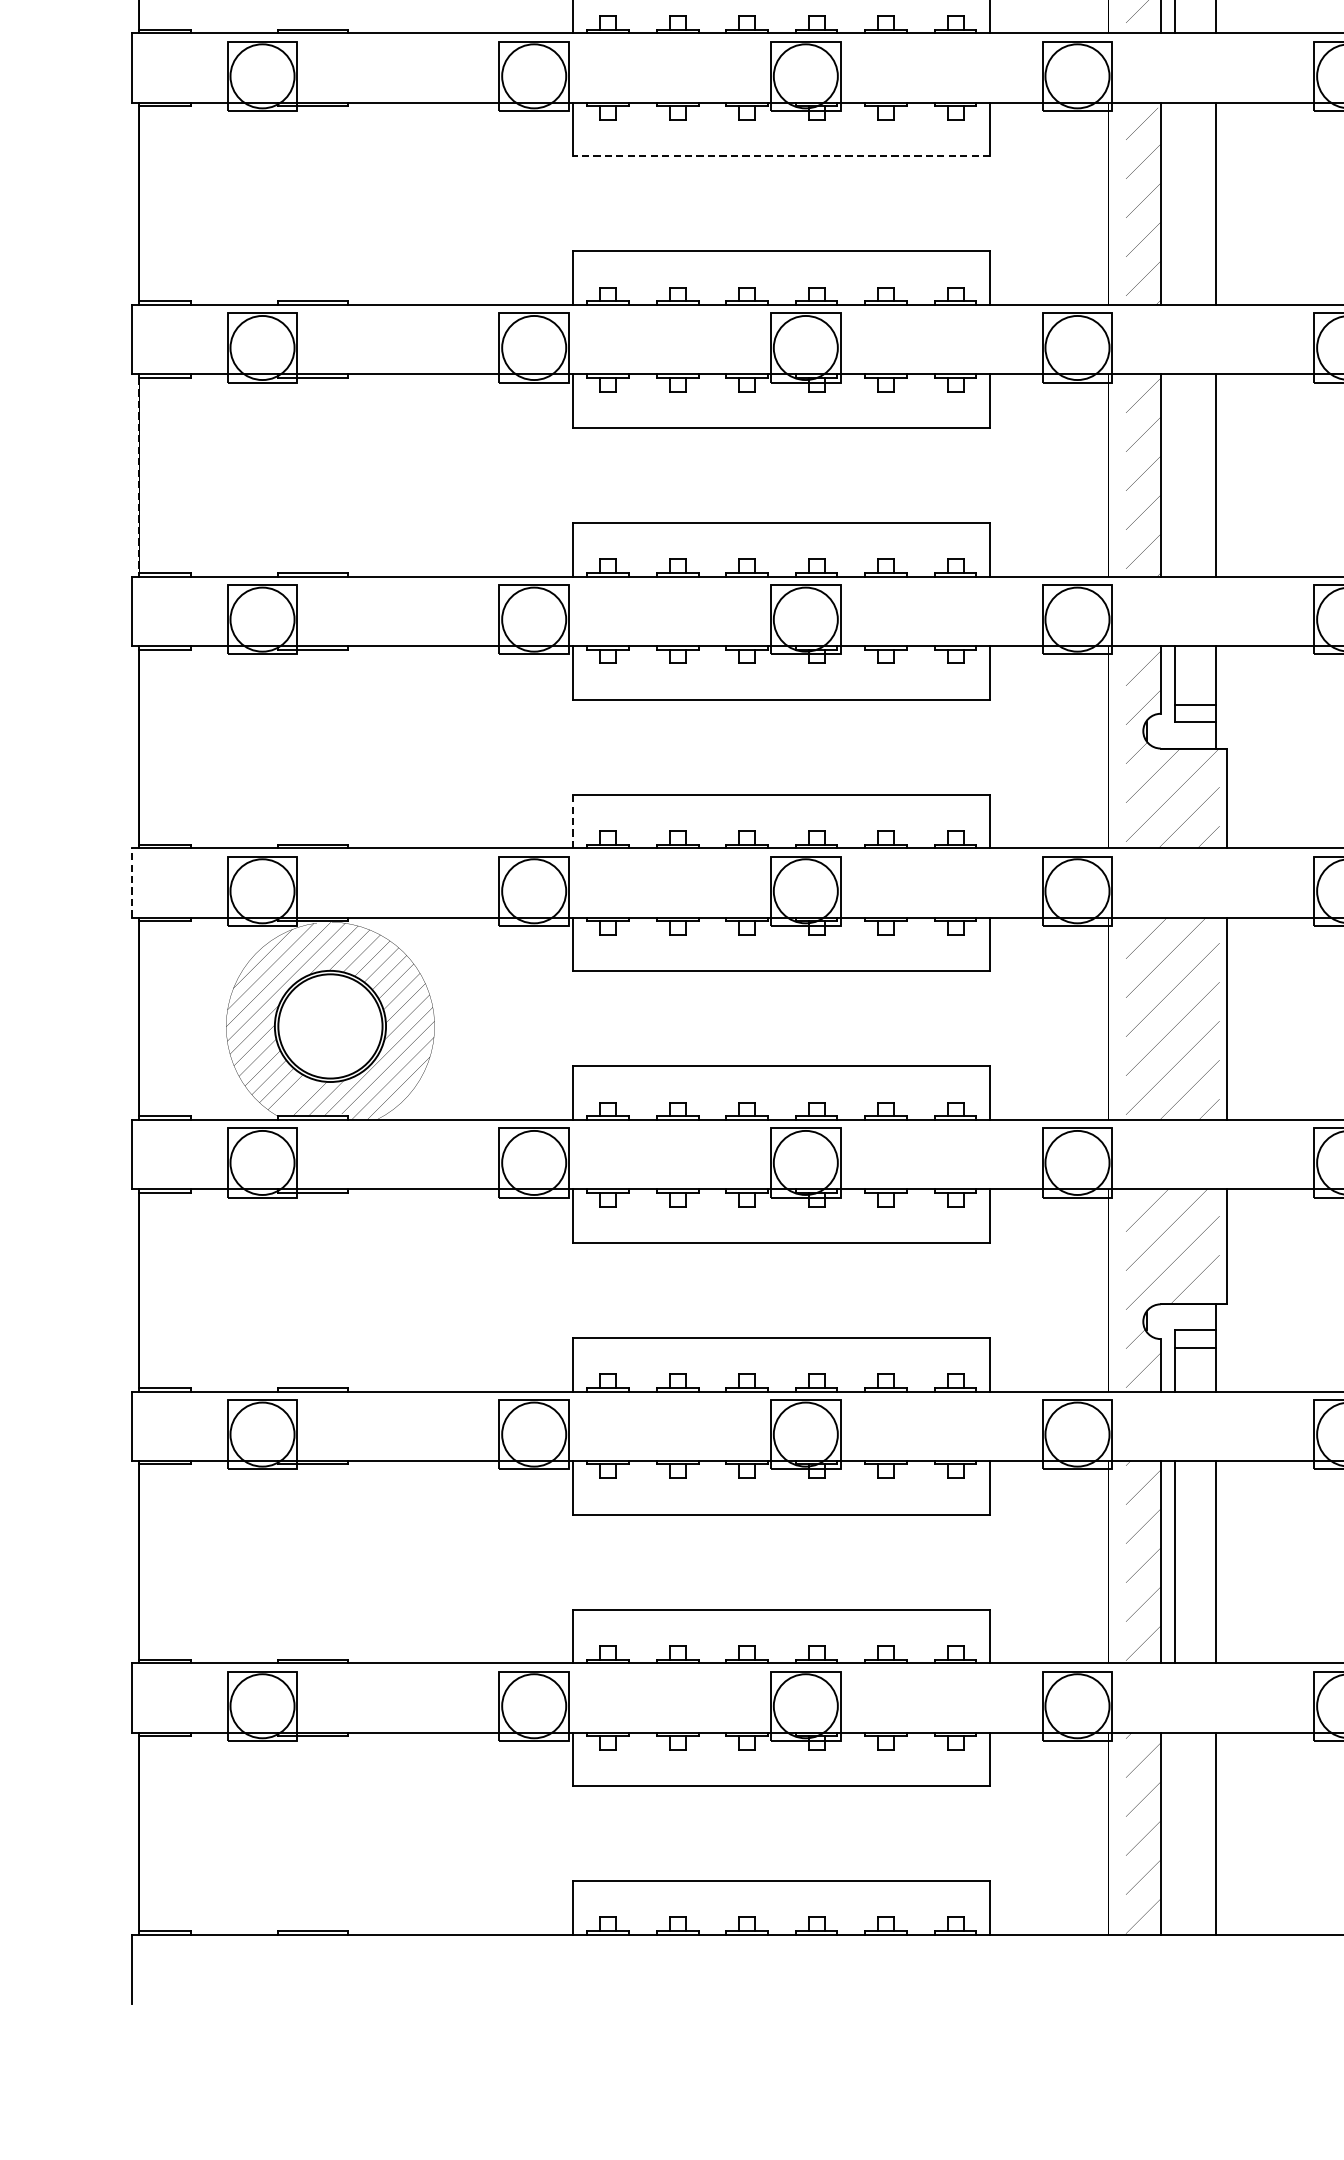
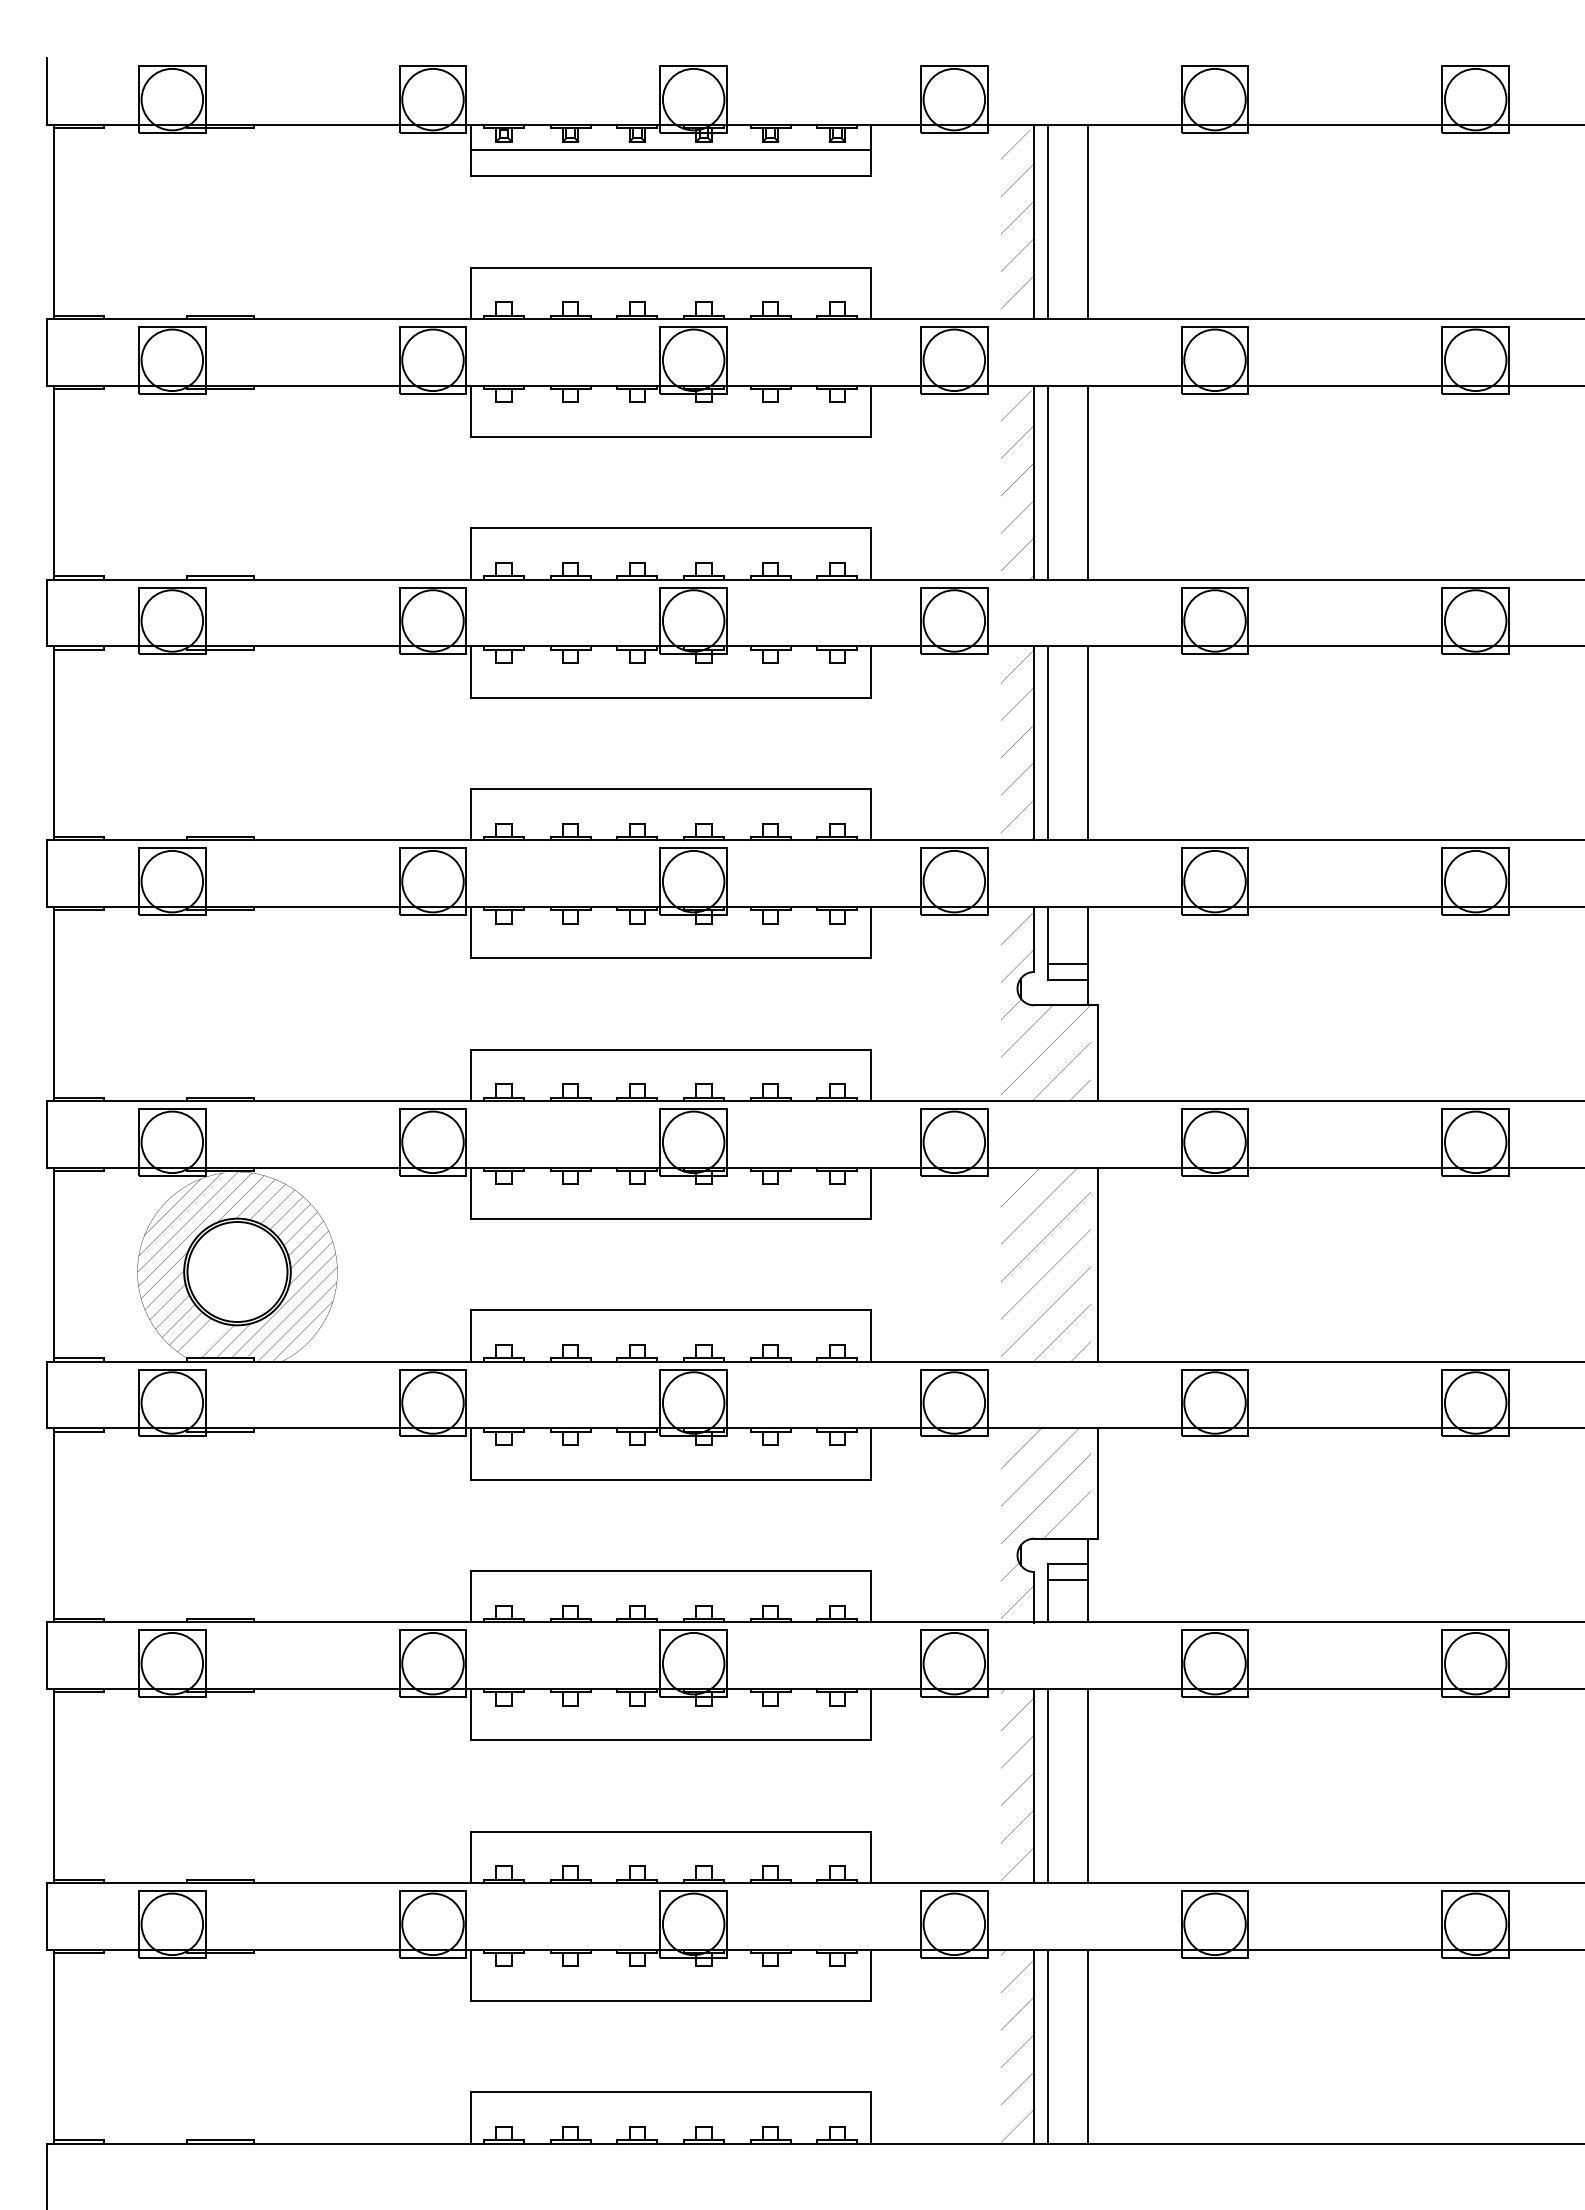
line: (781, 155) -> (670, 436), dashed -> solid
line: (1174, 203) -> (1047, 482), added
line: (139, 475) -> (54, 743), dashed -> solid
line: (1174, 475) -> (1047, 743), added
line: (573, 821) -> (470, 1075), dashed -> solid
line: (132, 882) -> (47, 1133), dashed -> solid
line: (1174, 1833) -> (1047, 2046), added

